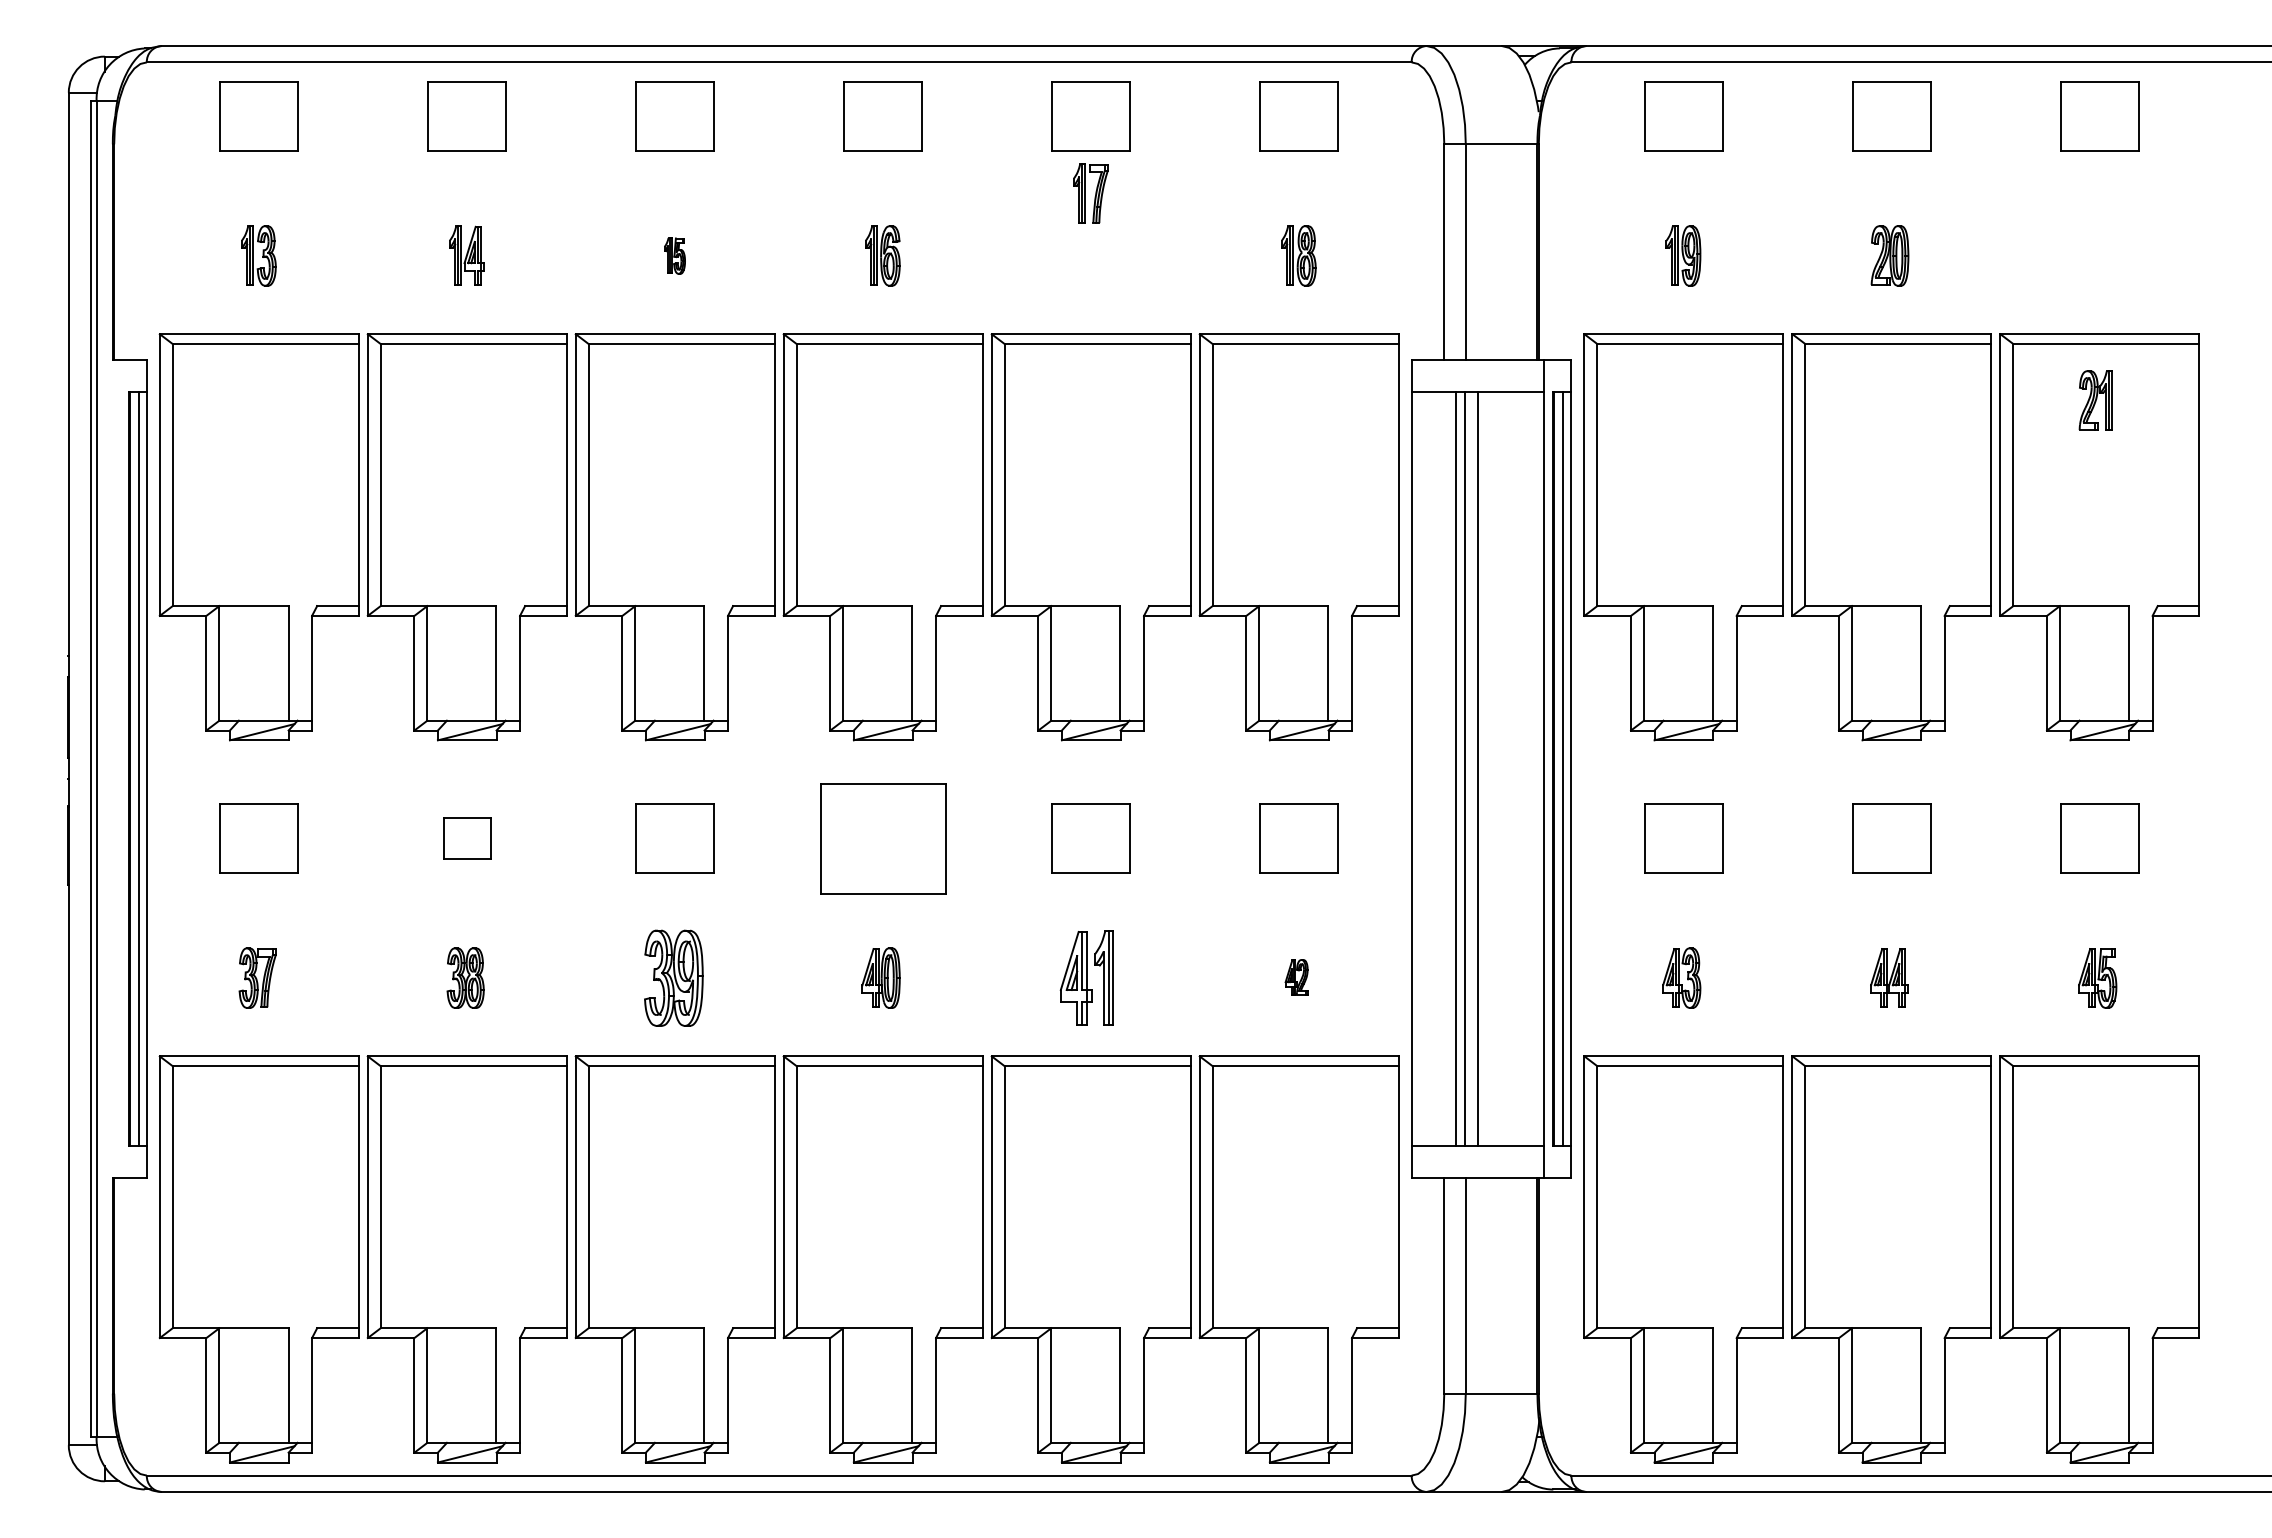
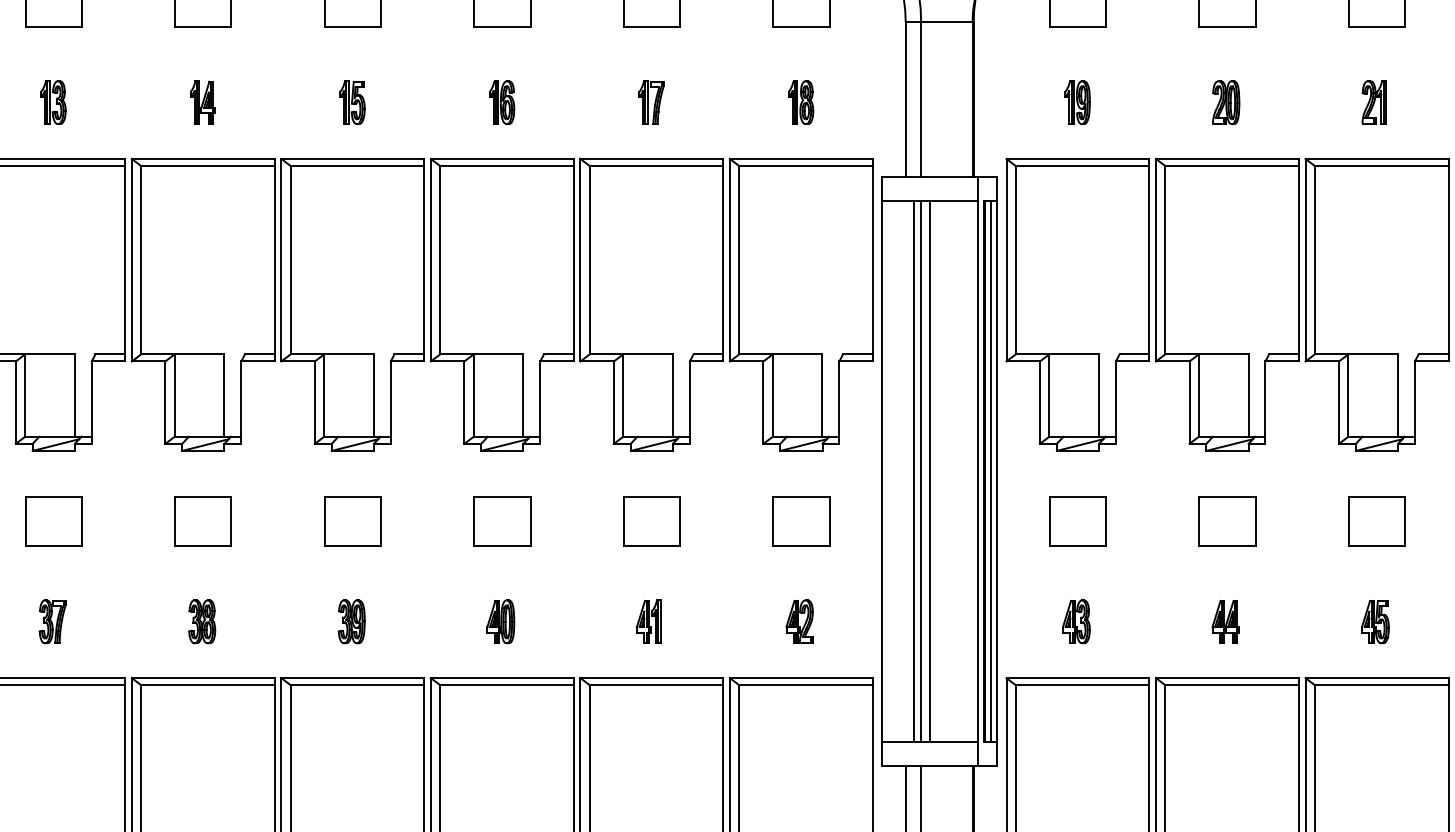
part: (1090, 193) -> (651, 102), moved
part: (674, 255) -> (352, 102), size x1.67
part: (2095, 400) -> (1373, 102), moved
part: (466, 838) -> (202, 521), size x1.67
part: (882, 838) -> (501, 521), size x0.62
part: (673, 977) -> (351, 621), size x0.62
part: (1086, 977) -> (648, 621), size x0.62
part: (1296, 977) -> (799, 621), size x1.67

